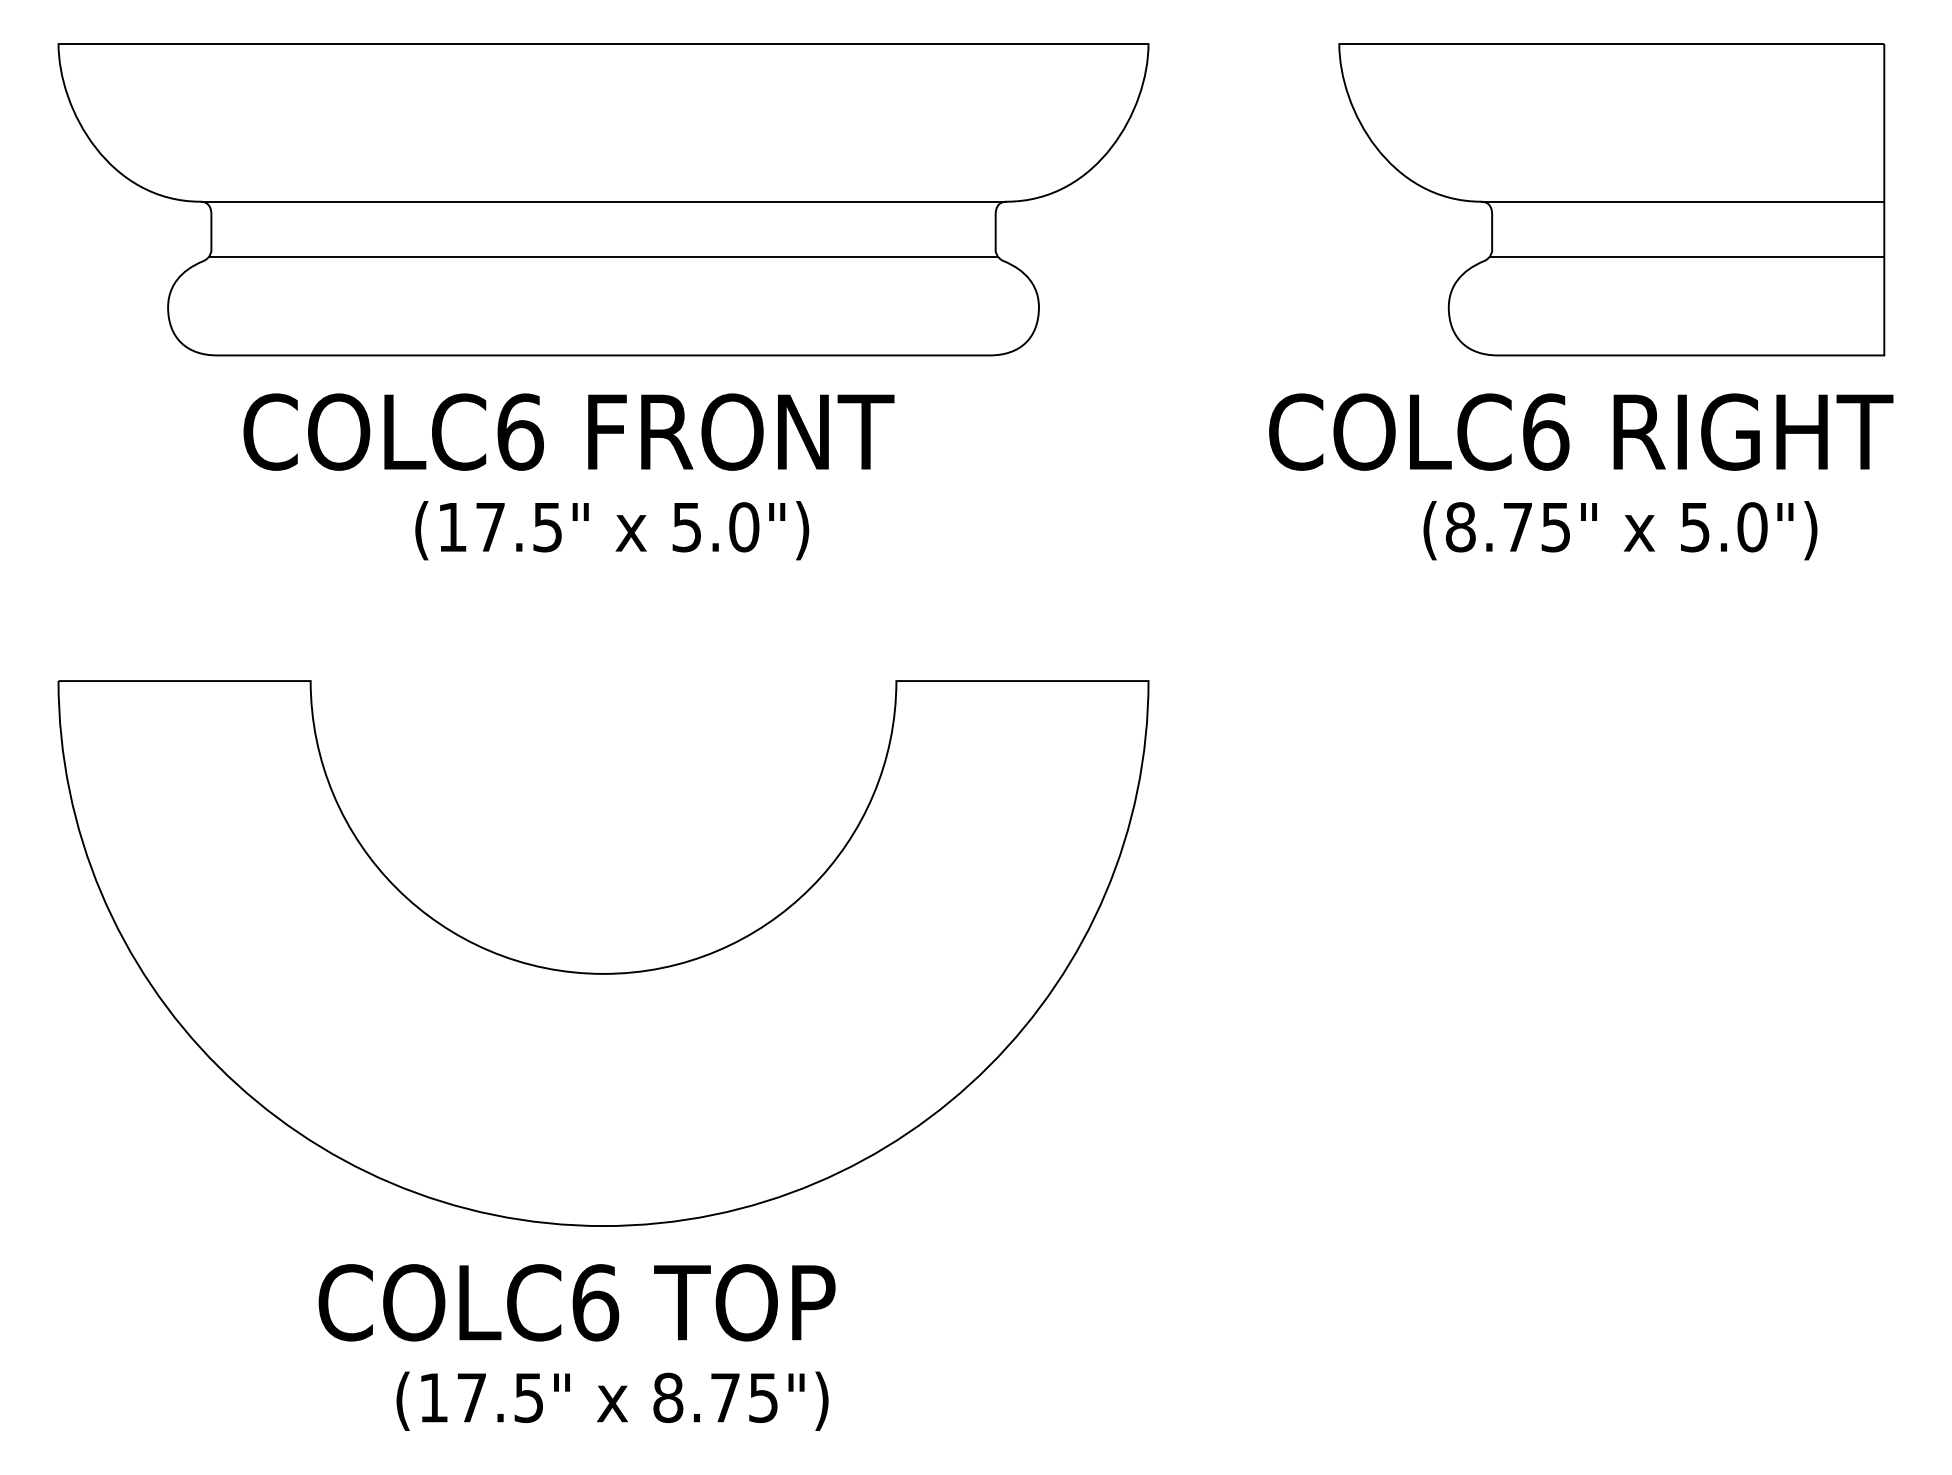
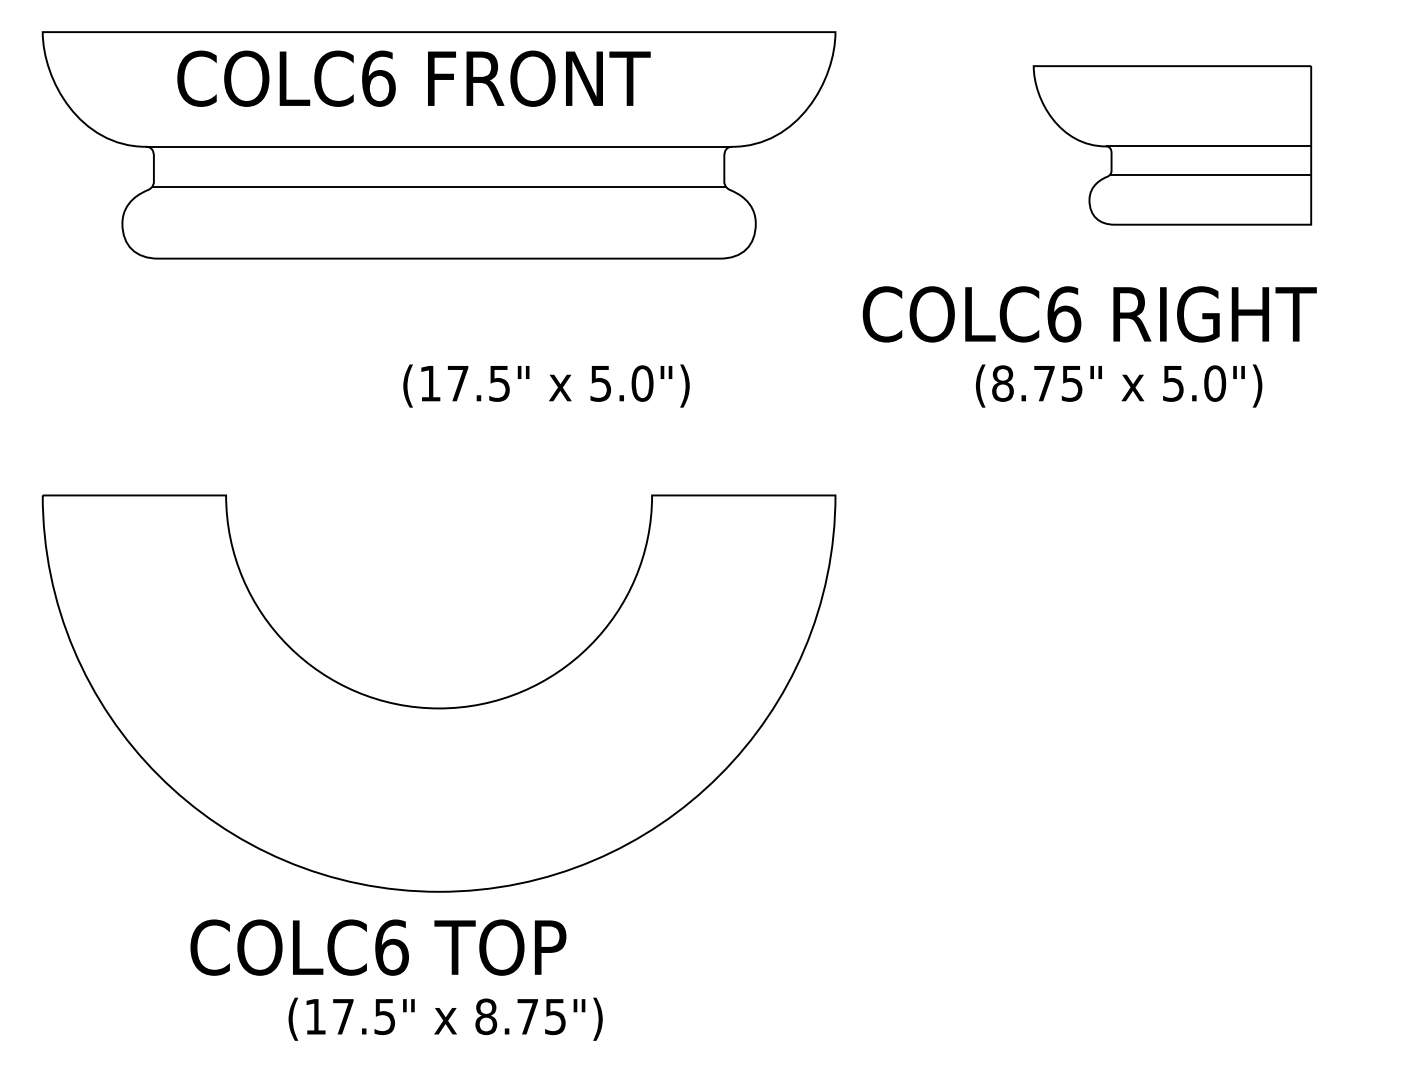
part: (1611, 199) -> (1172, 145), size x0.7
text: (568, 431) -> (413, 78), moved
text: (1581, 431) -> (1090, 313), moved
text: (612, 530) -> (546, 385), moved
text: (1620, 530) -> (1119, 385), moved
text: (576, 1302) -> (377, 947), moved

